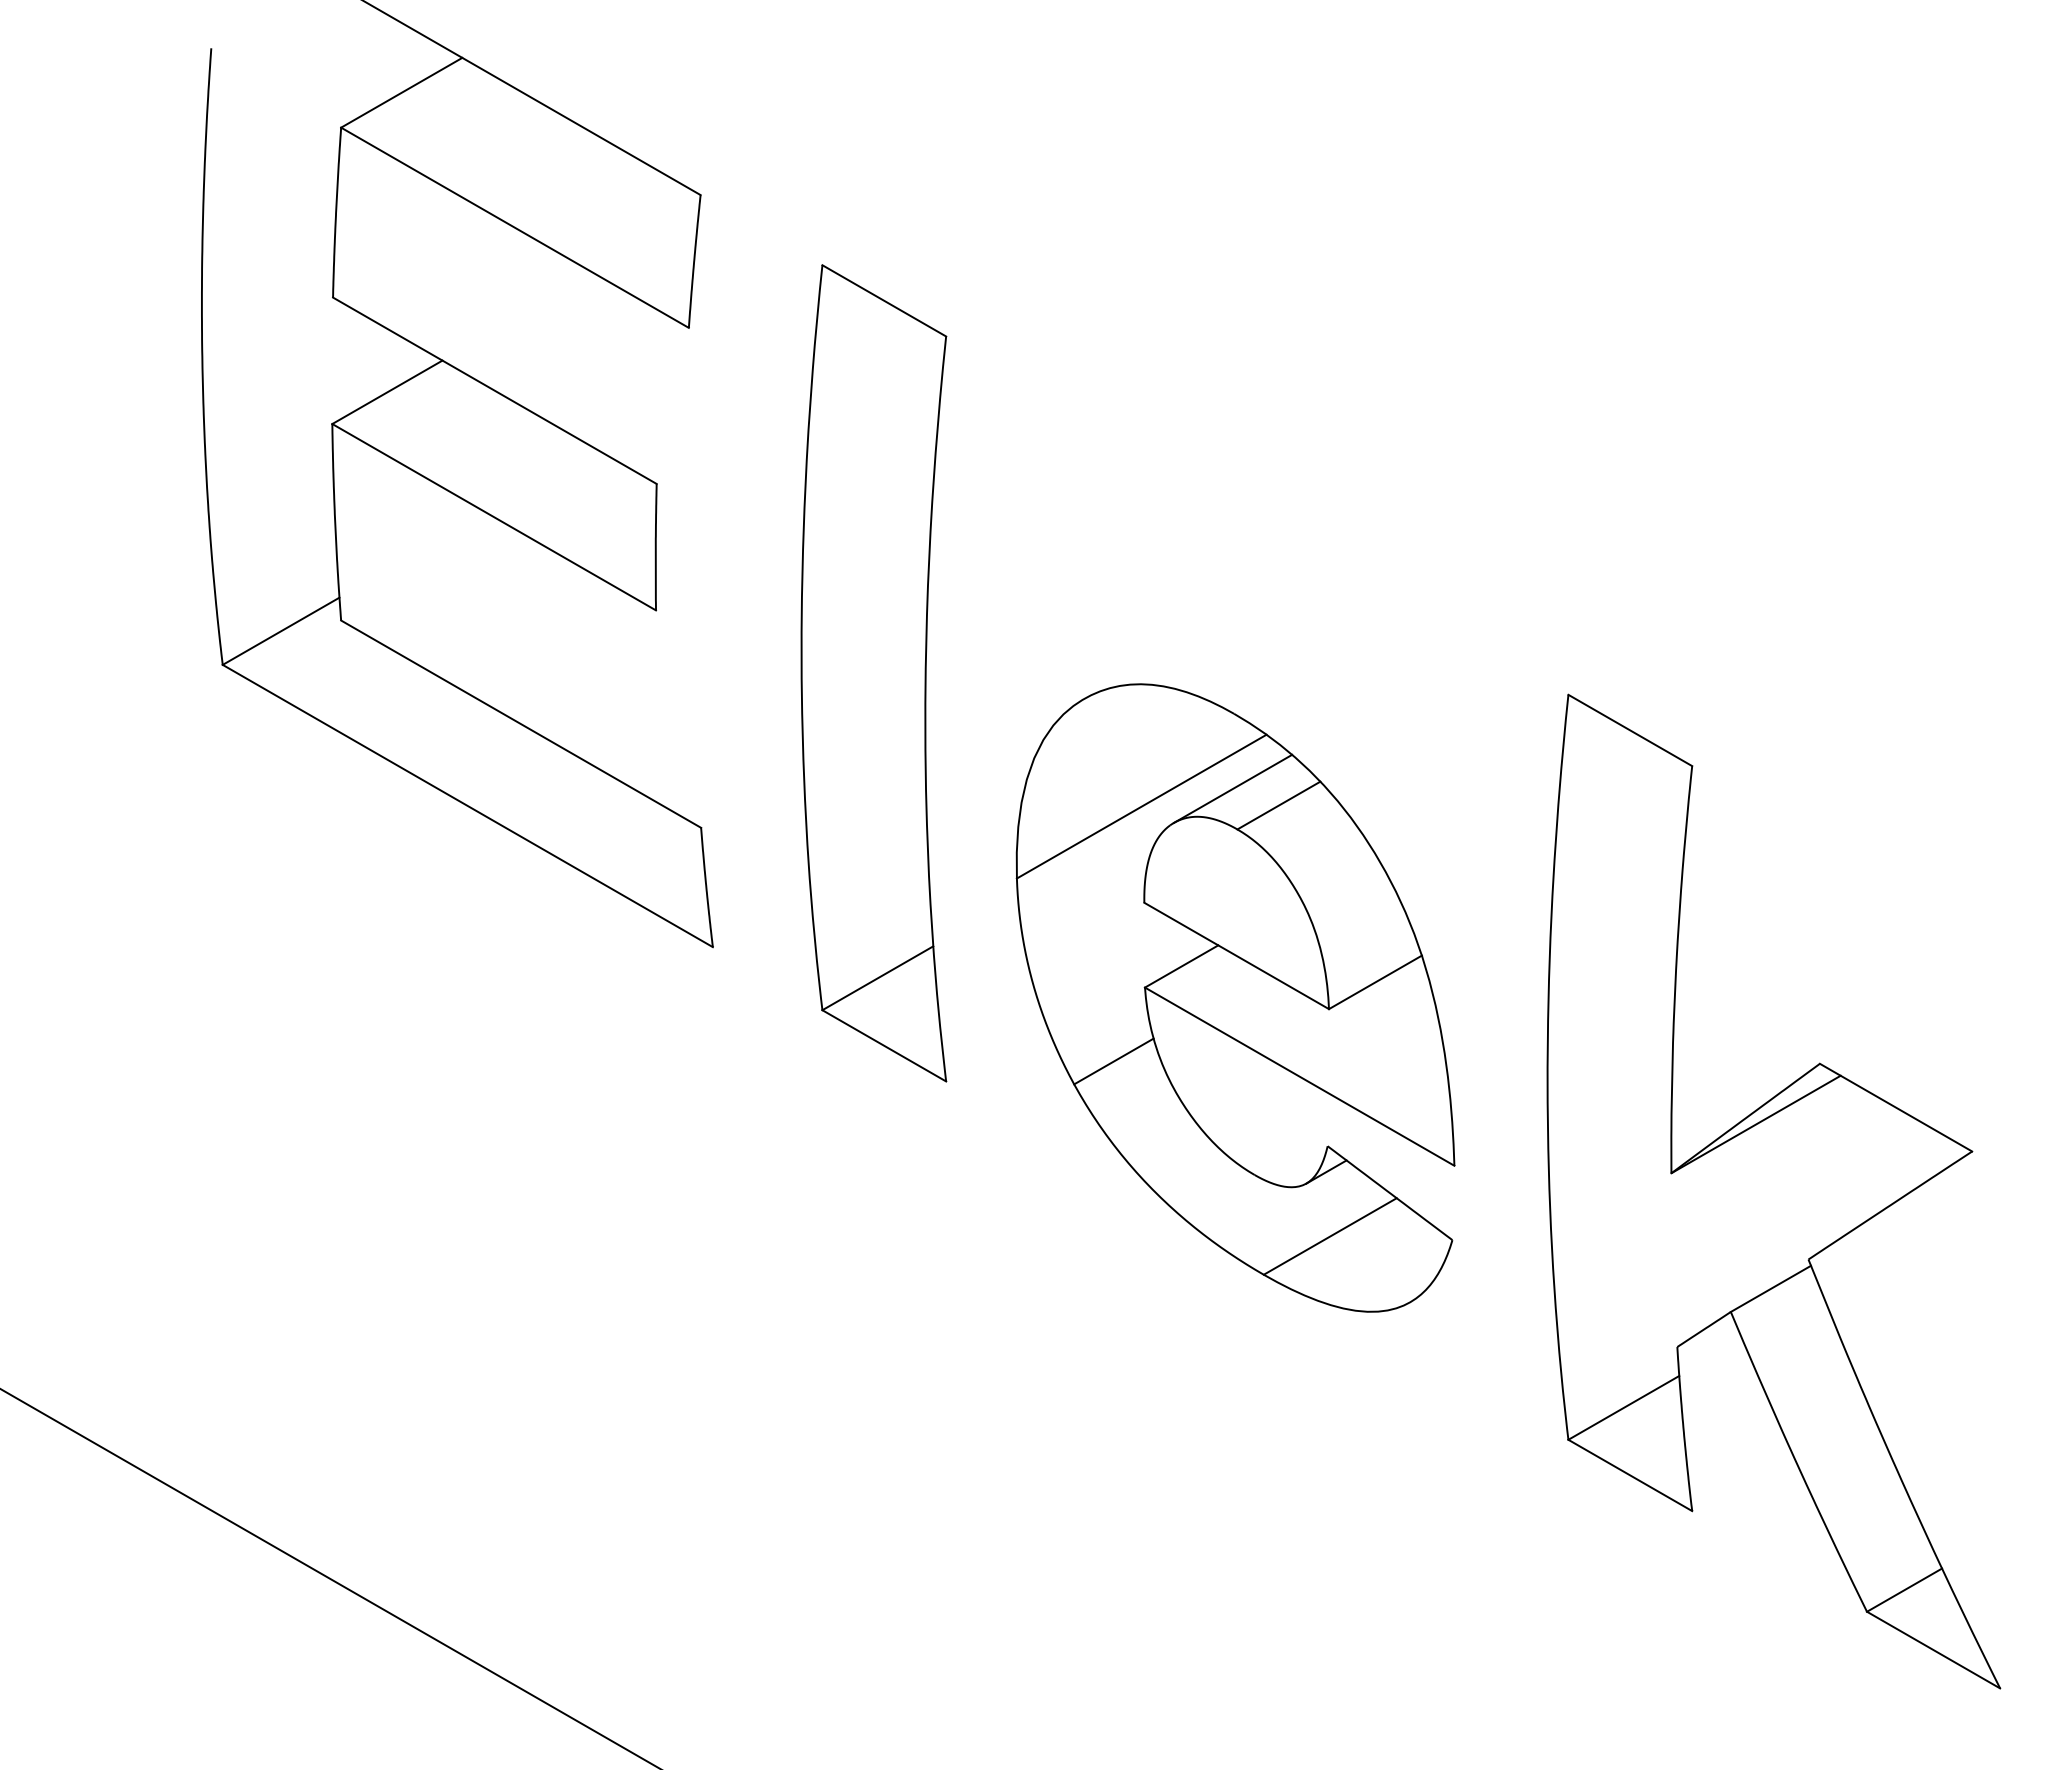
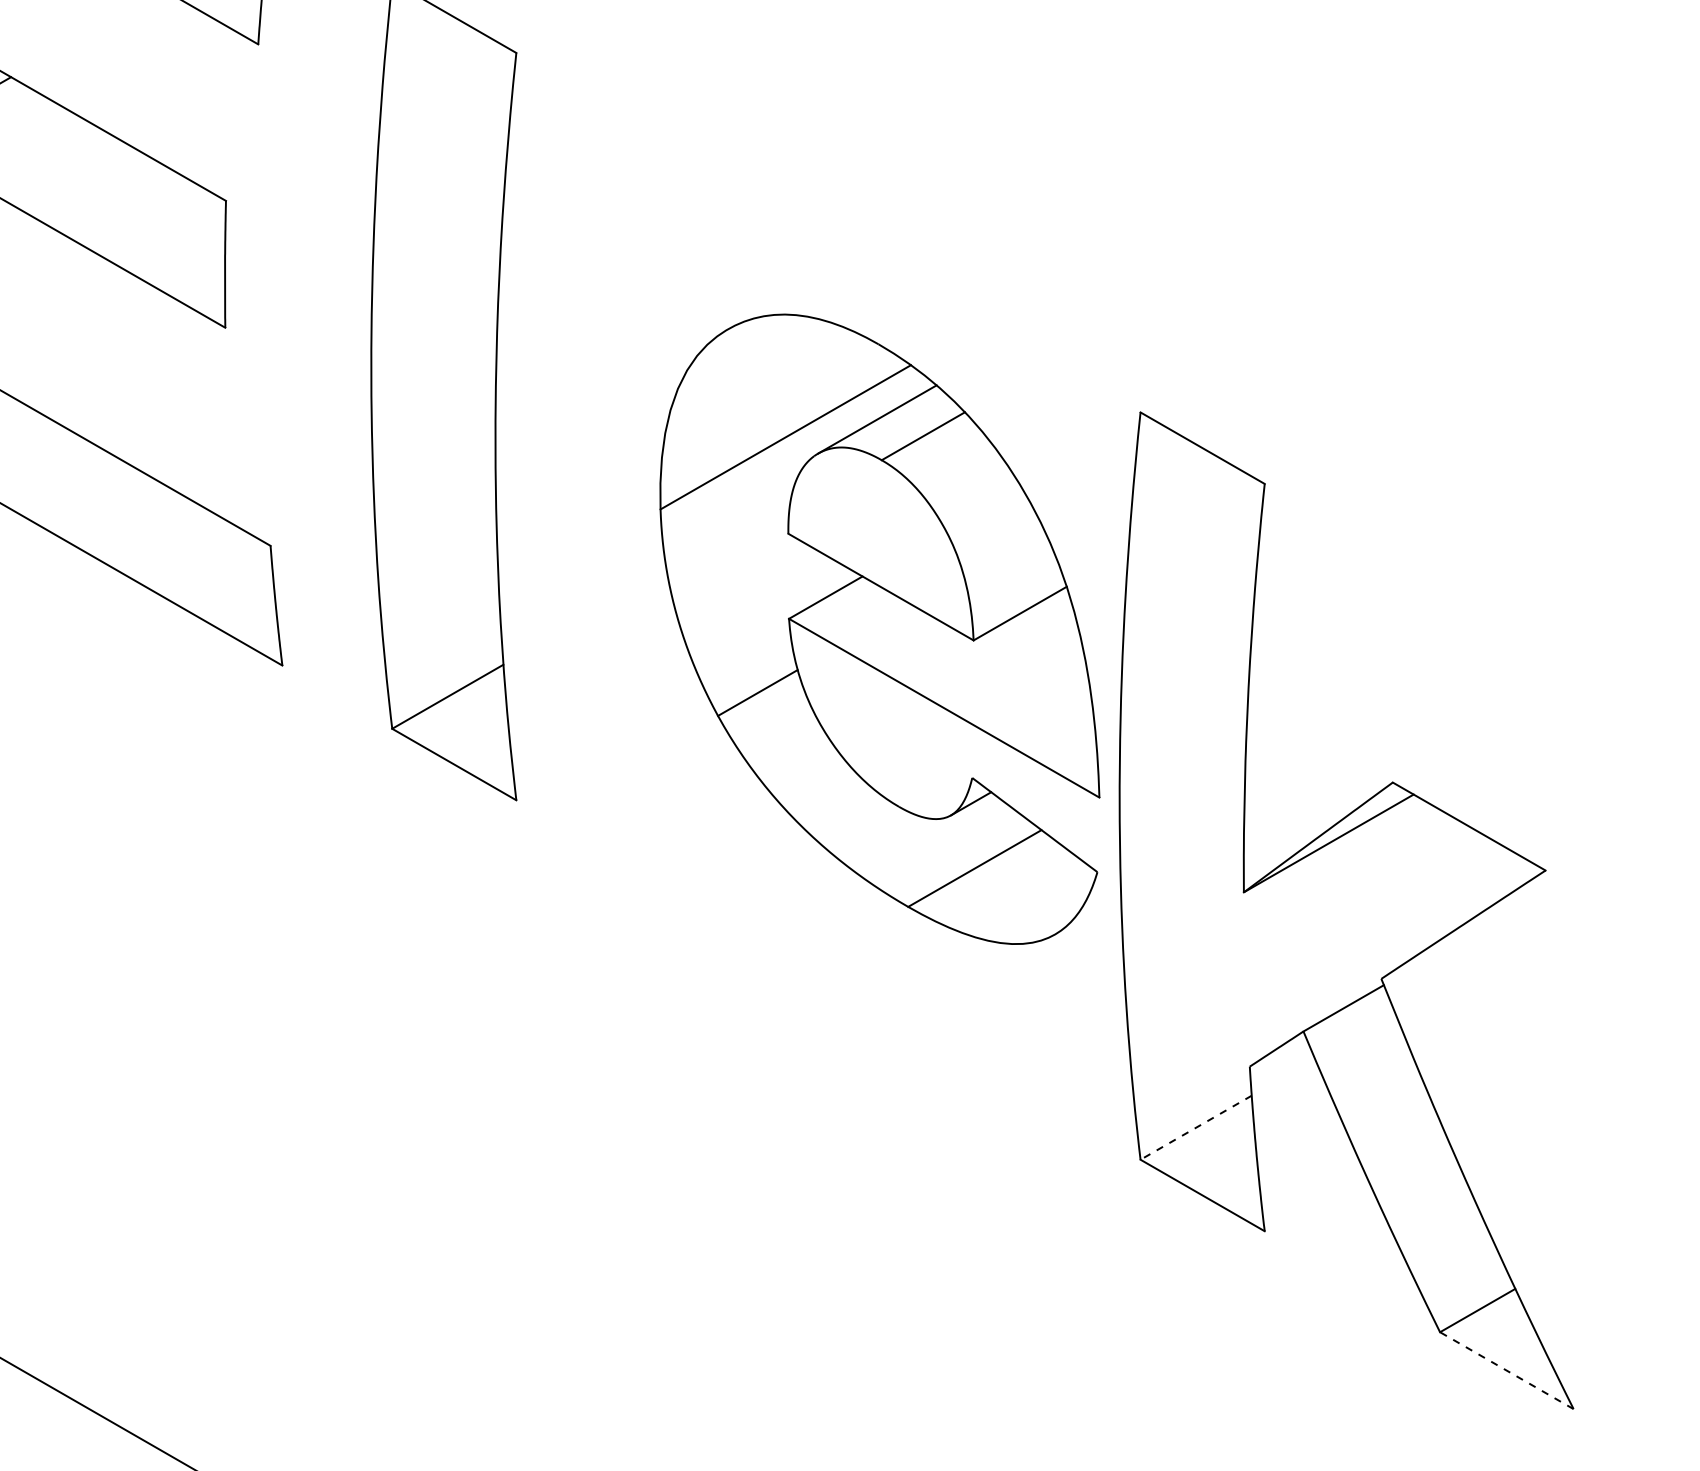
part: (1235, 997) -> (879, 628), moved
line: (1623, 1407) -> (1195, 1127), solid -> dashed
line: (1933, 1650) -> (1506, 1371), solid -> dashed

